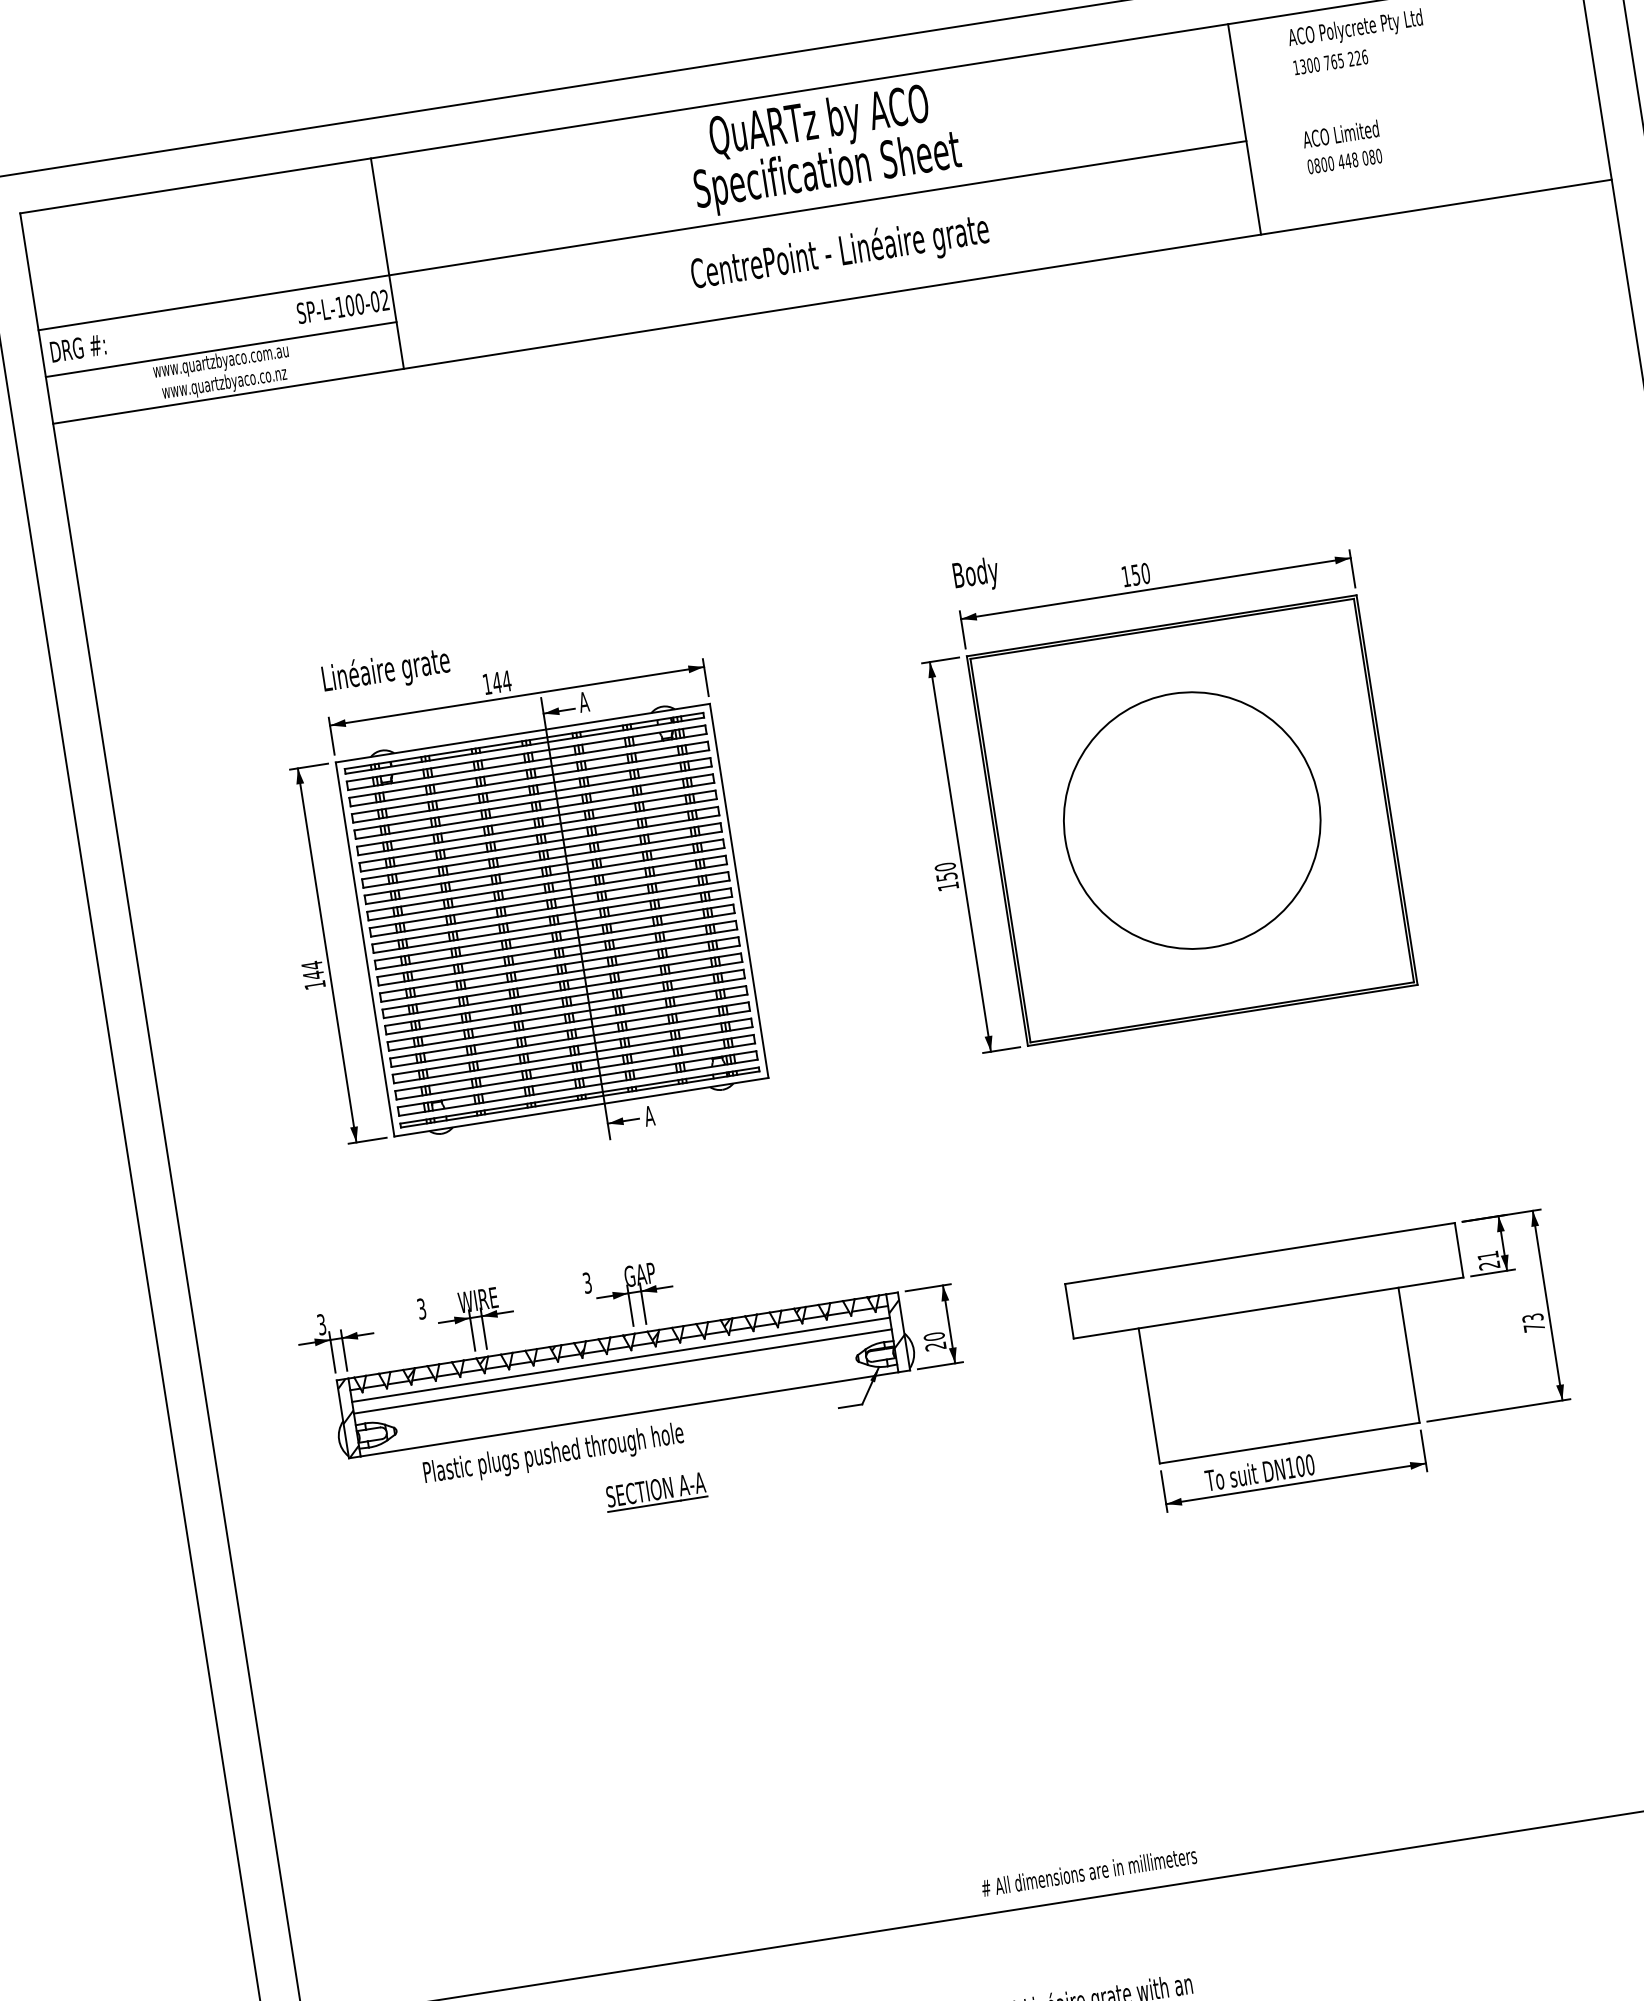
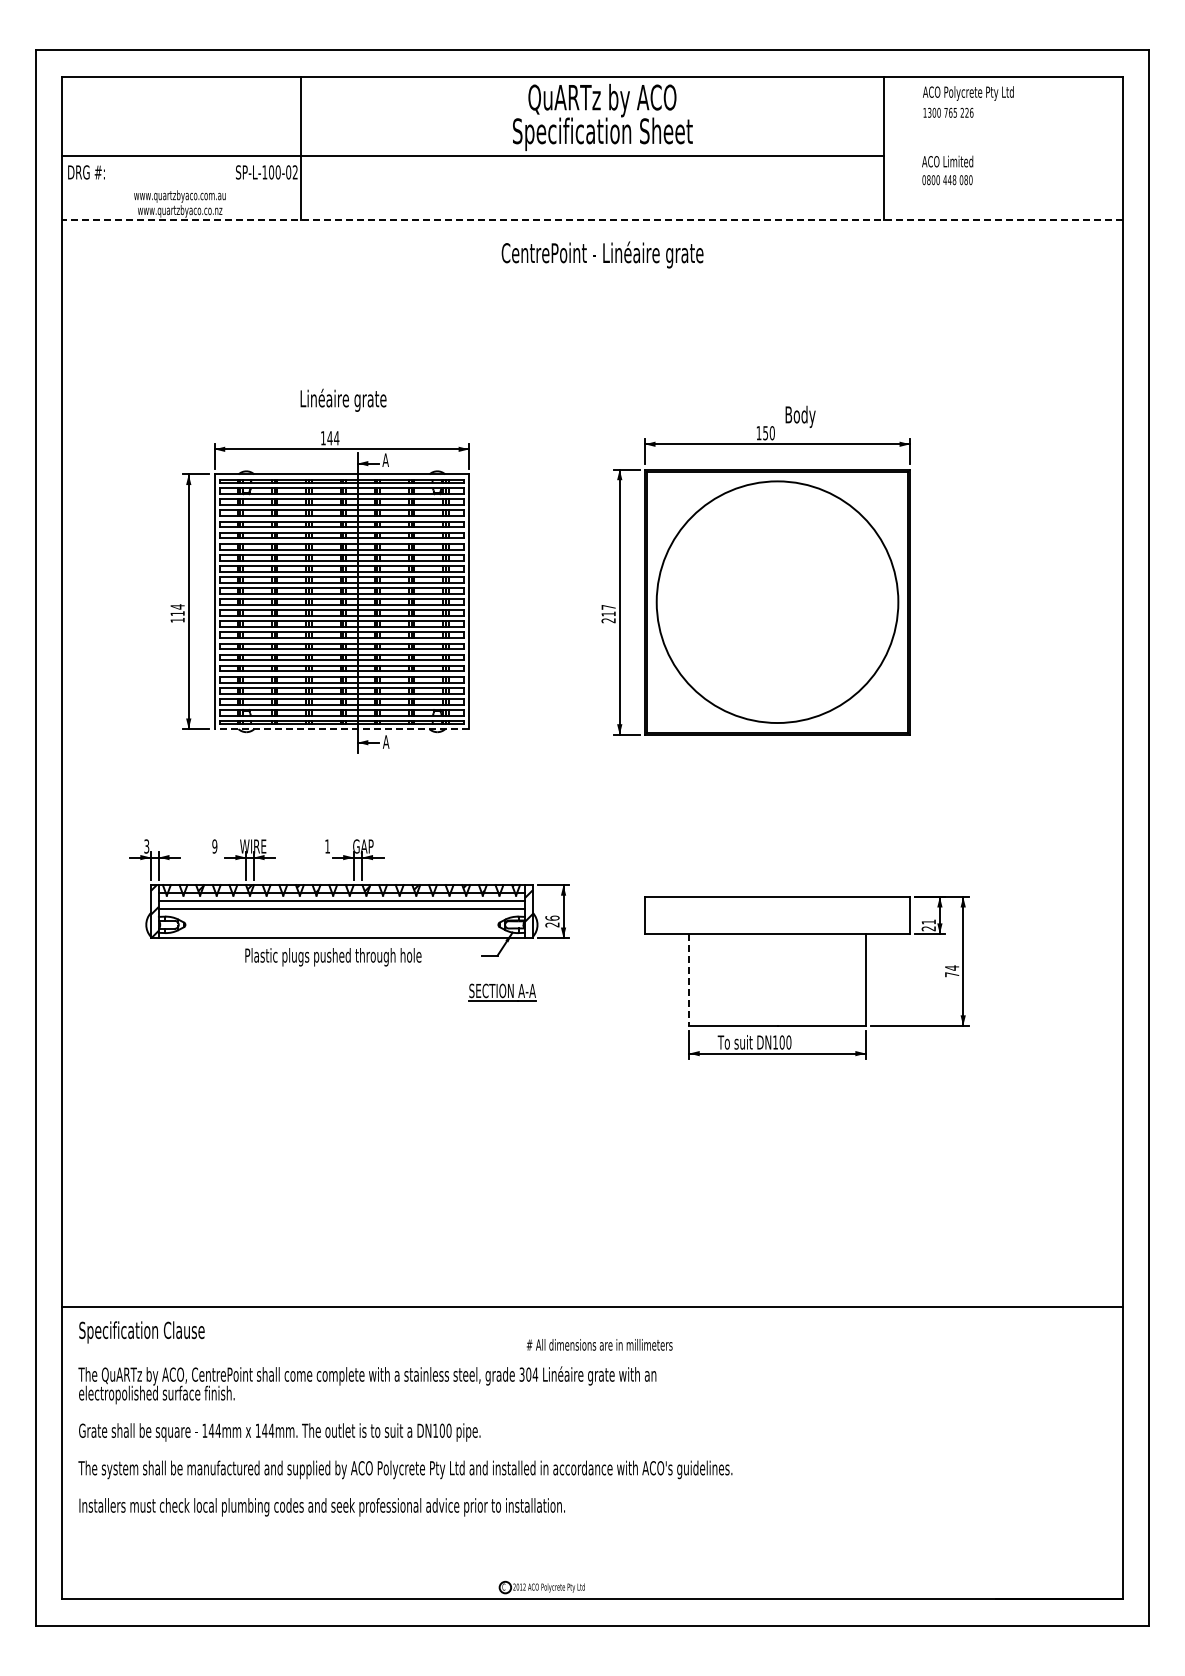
text: (839, 253) -> (602, 254), moved
line: (832, 302) -> (592, 220), solid -> dashed
line: (221, 349) -> (181, 188), removed
text: (976, 574) -> (800, 416), moved
text: (385, 670) -> (343, 399), moved
circle: (1192, 819) -> (777, 601), size x1.4
text: (946, 876) -> (608, 613), 150 -> 217
text: (313, 975) -> (177, 613), 144 -> 114
line: (580, 1107) -> (341, 729), solid -> dashed
text: (587, 1283) -> (327, 846), 3 -> 1
text: (421, 1309) -> (214, 846), 3 -> 9
text: (1533, 1317) -> (952, 967), 73 -> 74
text: (934, 1335) -> (552, 917), 20 -> 26
line: (1149, 1395) -> (689, 979), solid -> dashed
text: (554, 1455) -> (333, 957), moved
part: (656, 1492) -> (502, 992), moved
text: (1088, 1871) -> (599, 1344), moved

